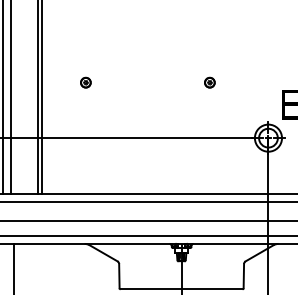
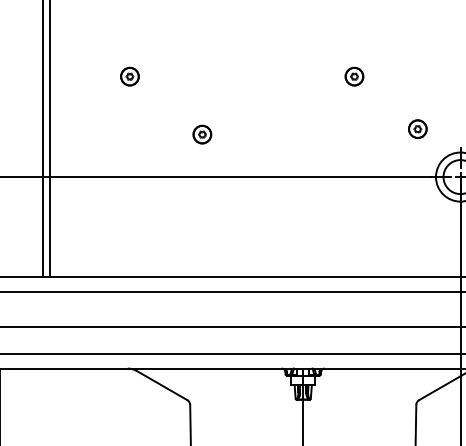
part: (244, 111) -> (417, 128), added
part: (125, 114) -> (201, 134), added

